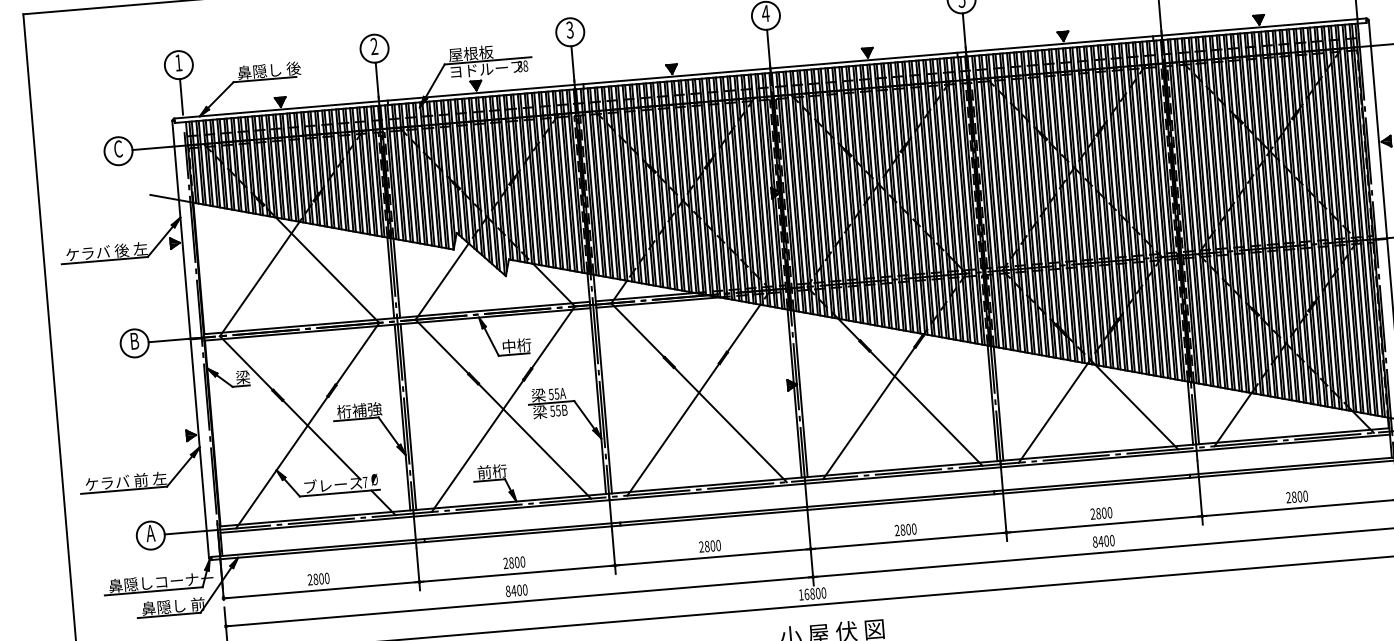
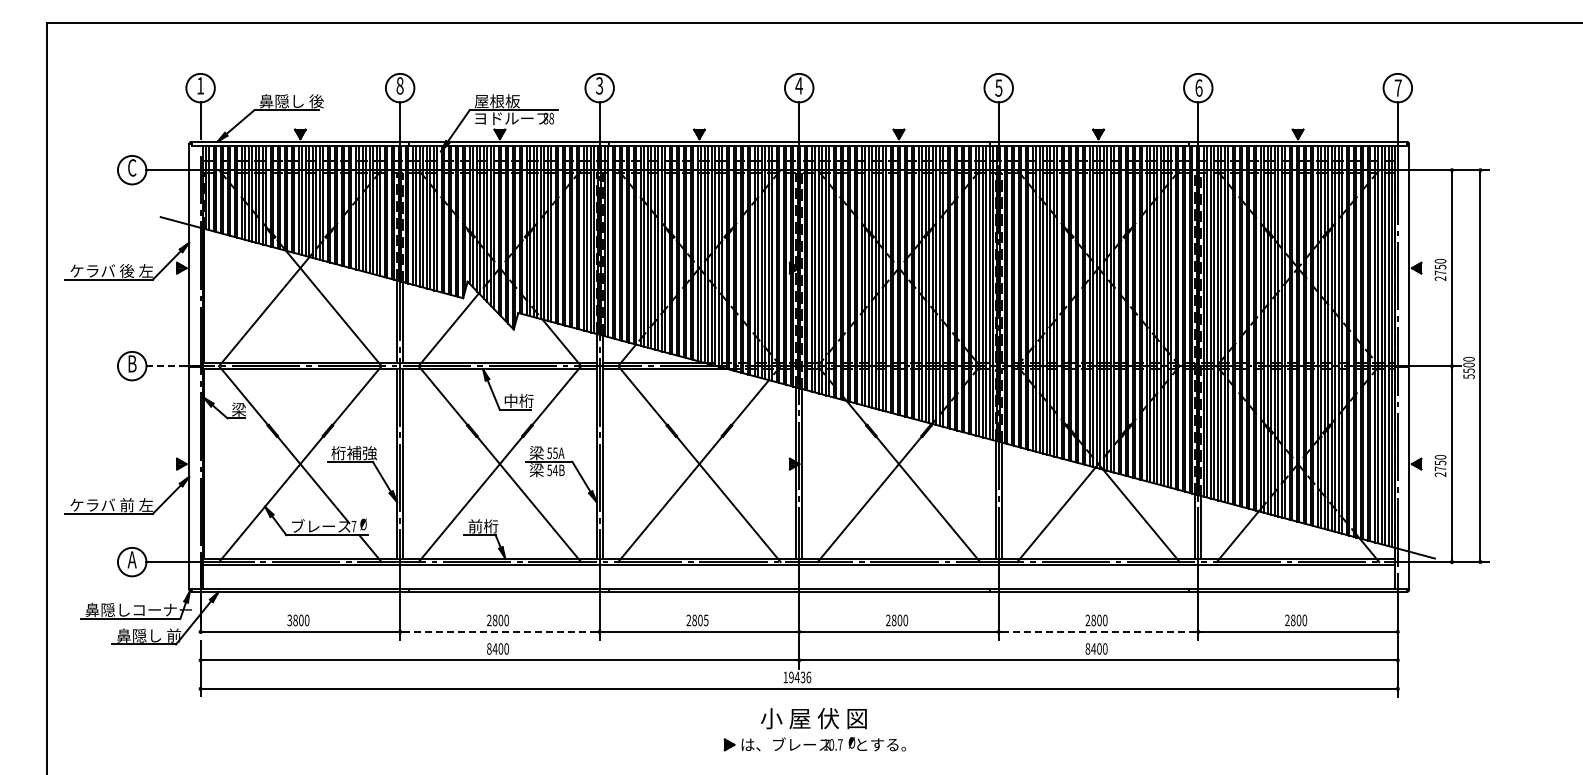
text: (373, 46) -> (399, 85), 2 -> 8
line: (168, 340) -> (166, 366), solid -> dashed
text: (557, 410) -> (554, 470), 55B -> 54B
line: (1104, 524) -> (1098, 631), solid -> dashed
text: (717, 545) -> (705, 620), 2800 -> 2805
line: (516, 573) -> (499, 631), solid -> dashed
text: (309, 579) -> (289, 620), 2800 -> 3800
text: (815, 593) -> (800, 677), 16800 -> 19436

